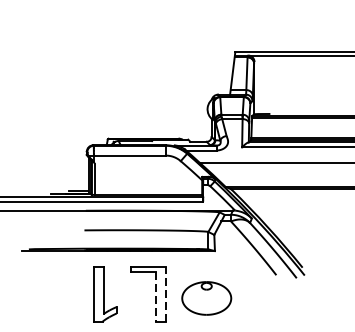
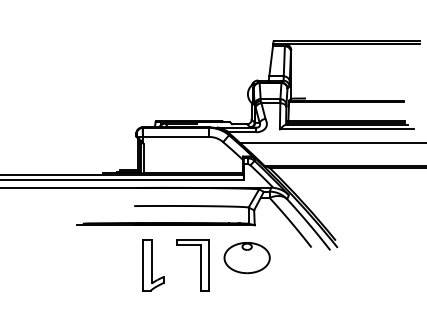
line: (165, 293) -> (209, 264), dashed -> solid
line: (156, 296) -> (200, 267), dashed -> solid
part: (206, 298) -> (246, 258), moved

